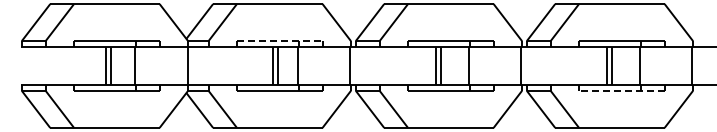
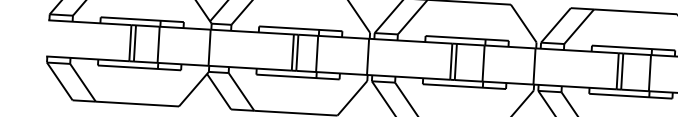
line: (279, 41) -> (300, 29), dashed -> solid
line: (621, 90) -> (630, 95), dashed -> solid

